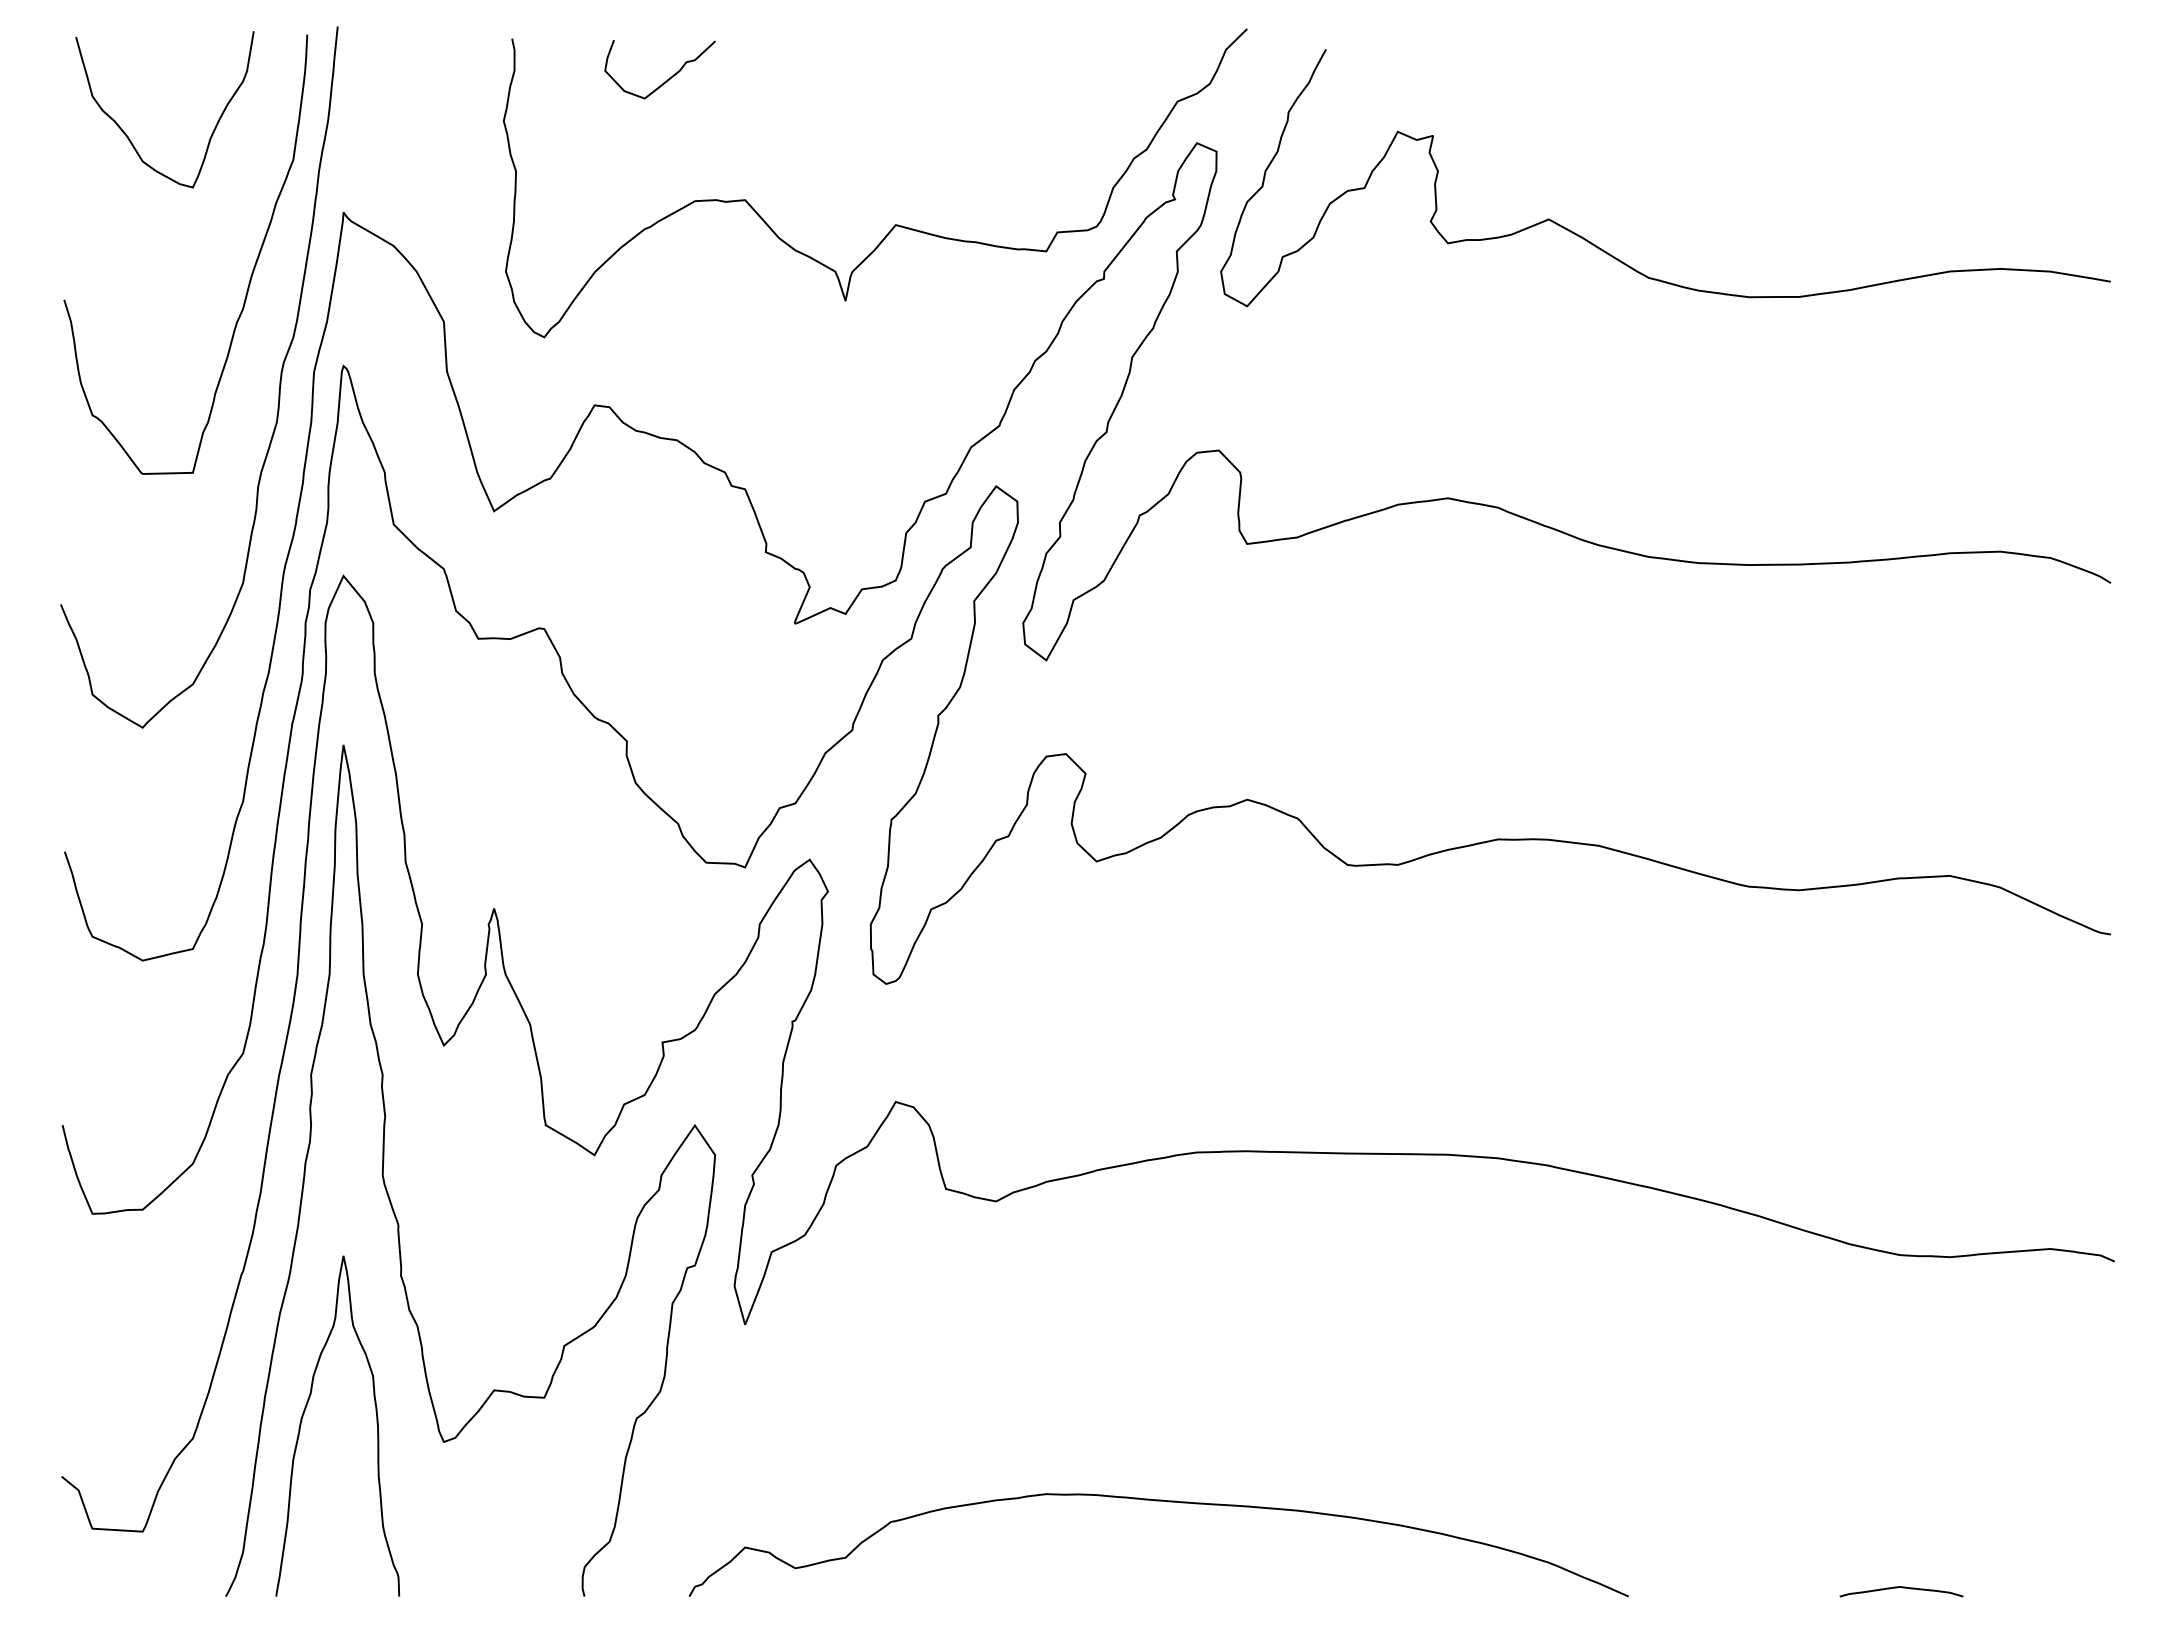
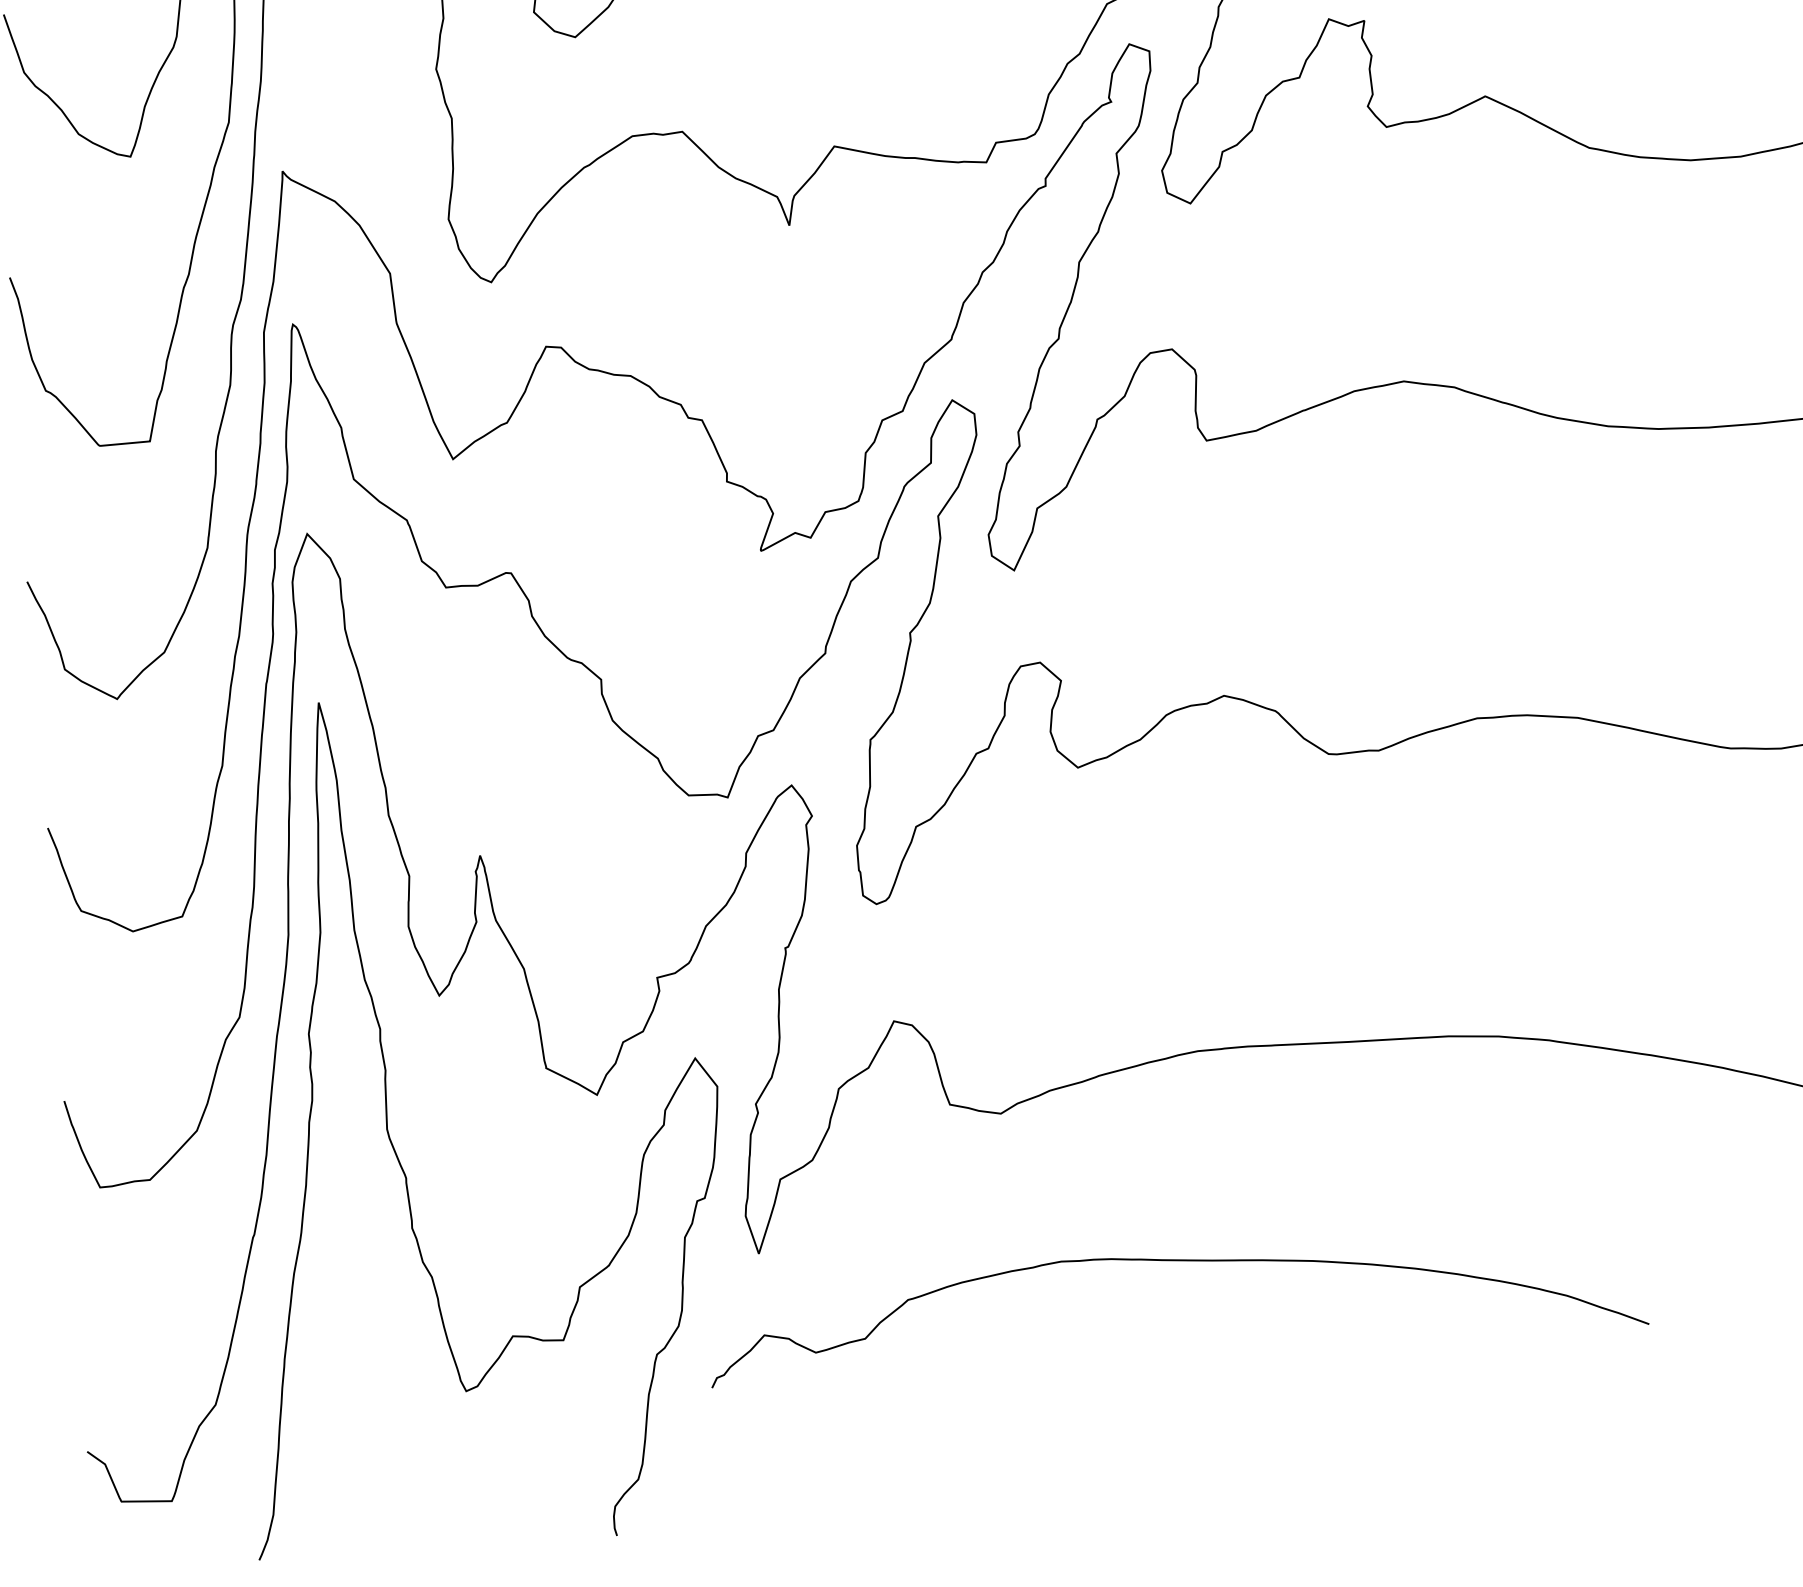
curve: (304, 1414) -> (325, 1373), removed
curve: (1158, 1501) -> (1173, 1261), moved

